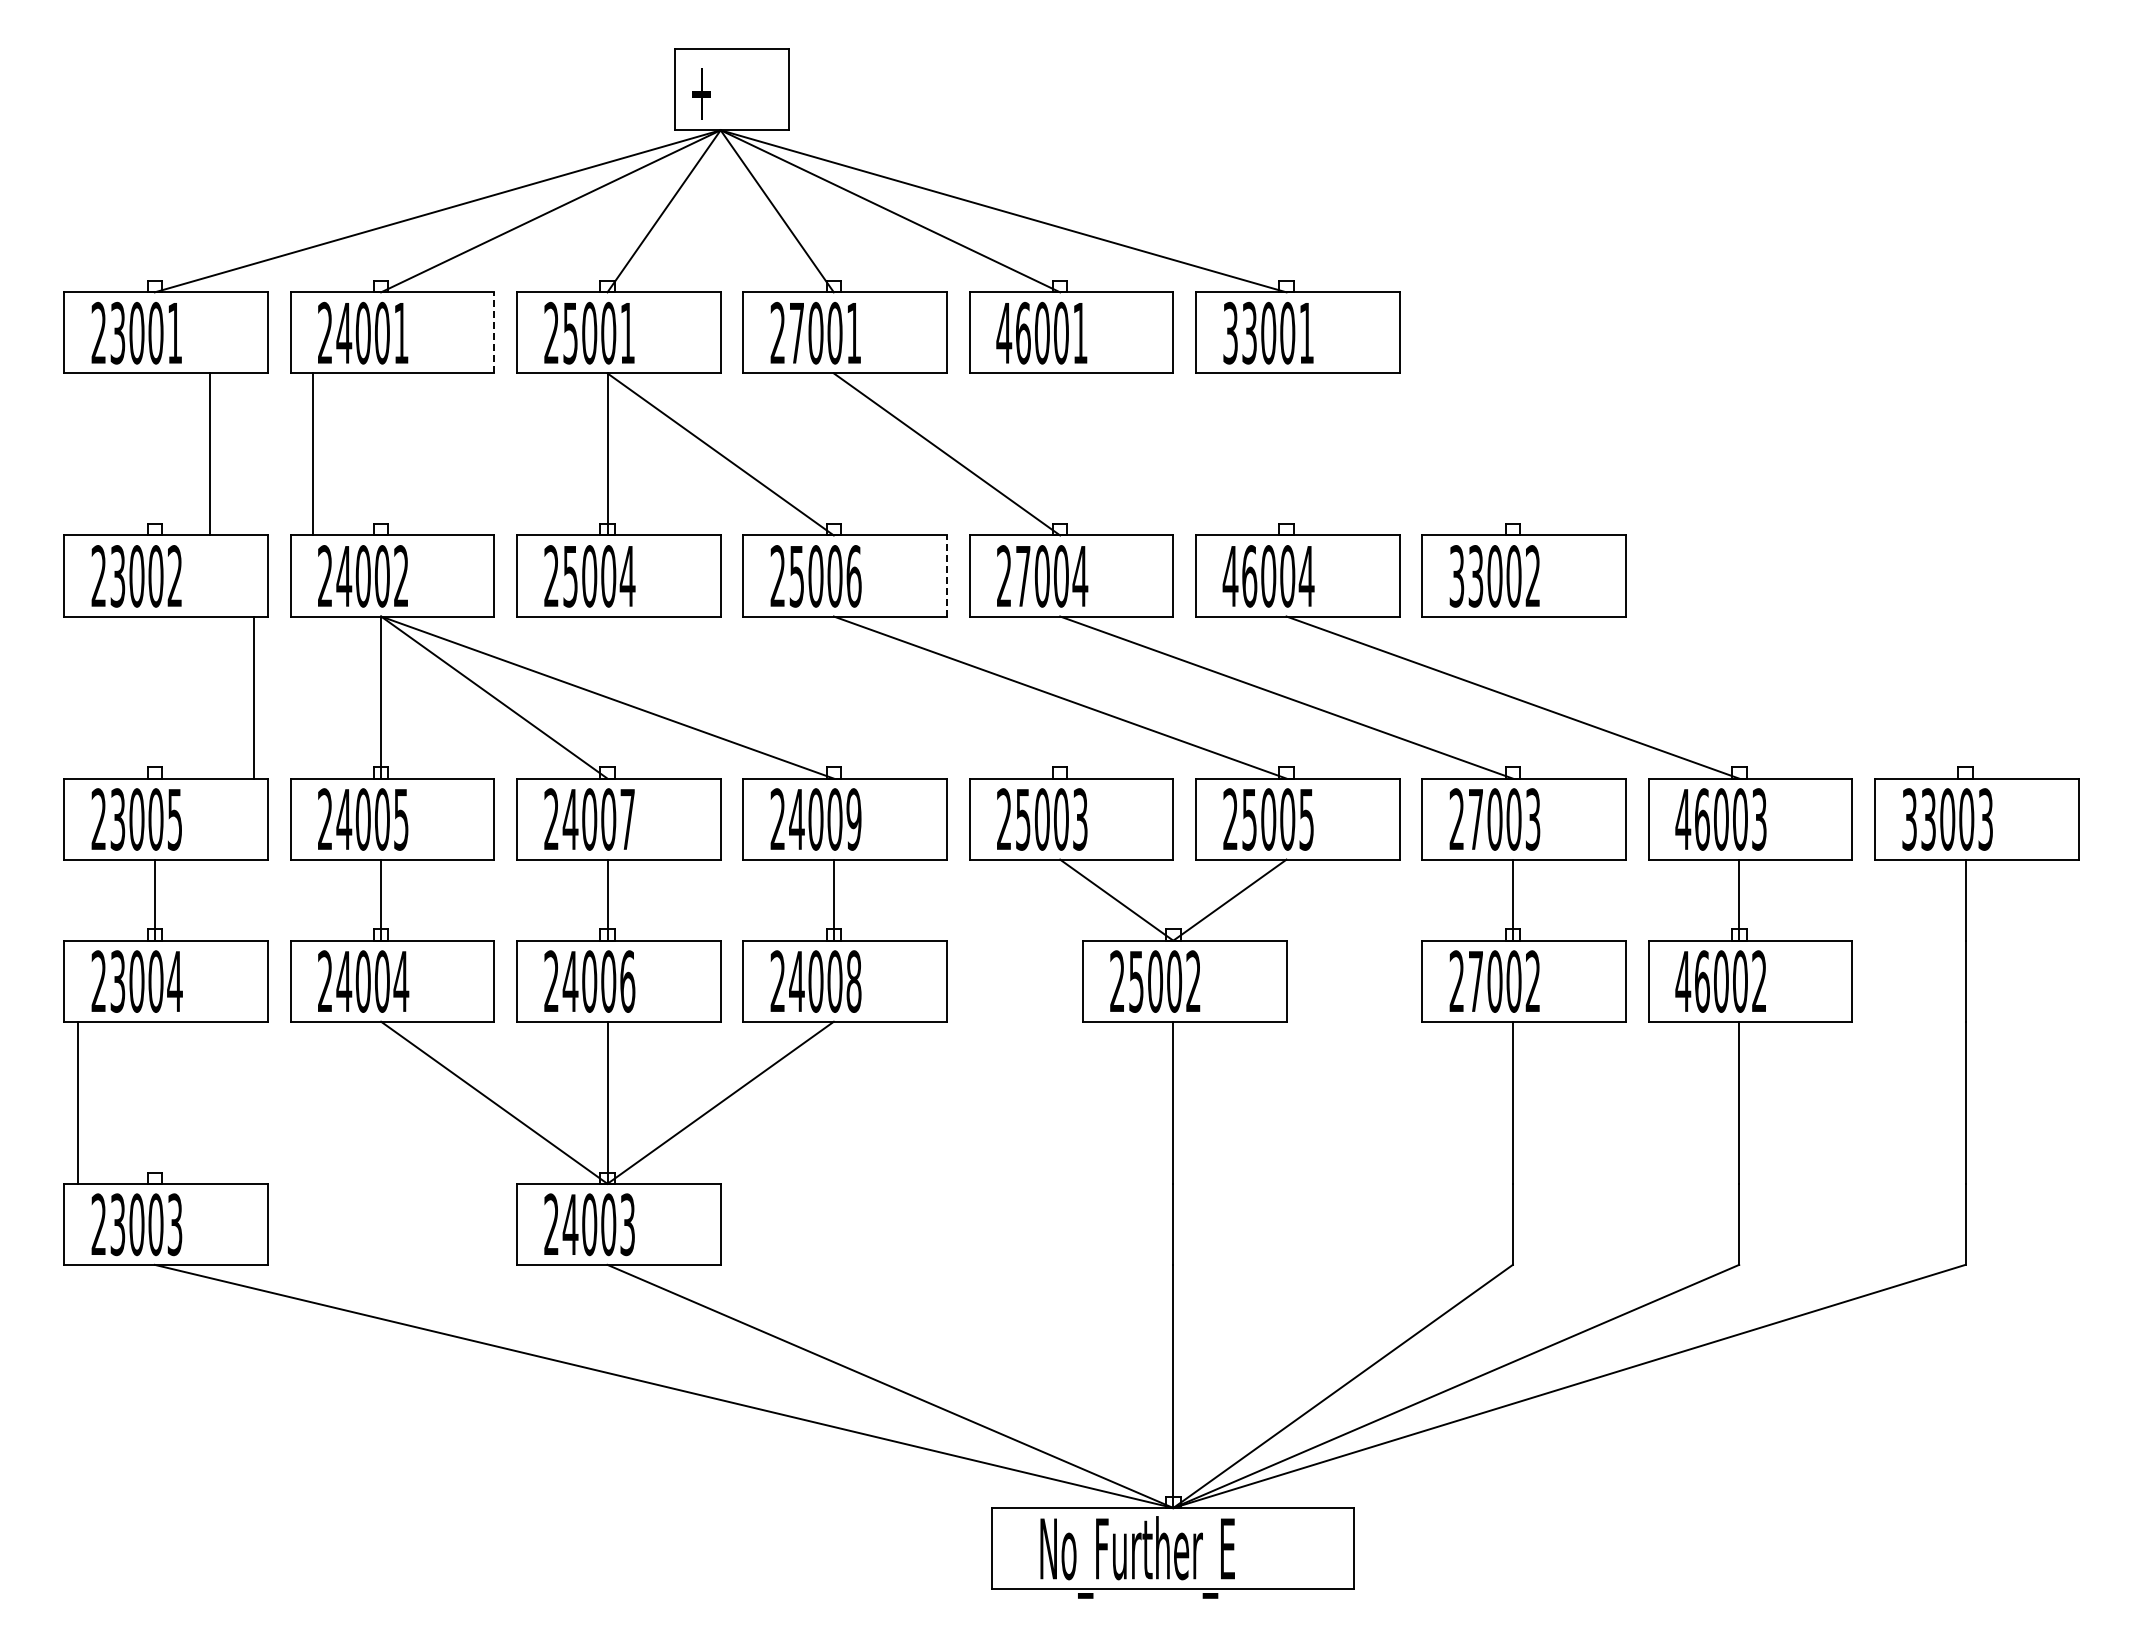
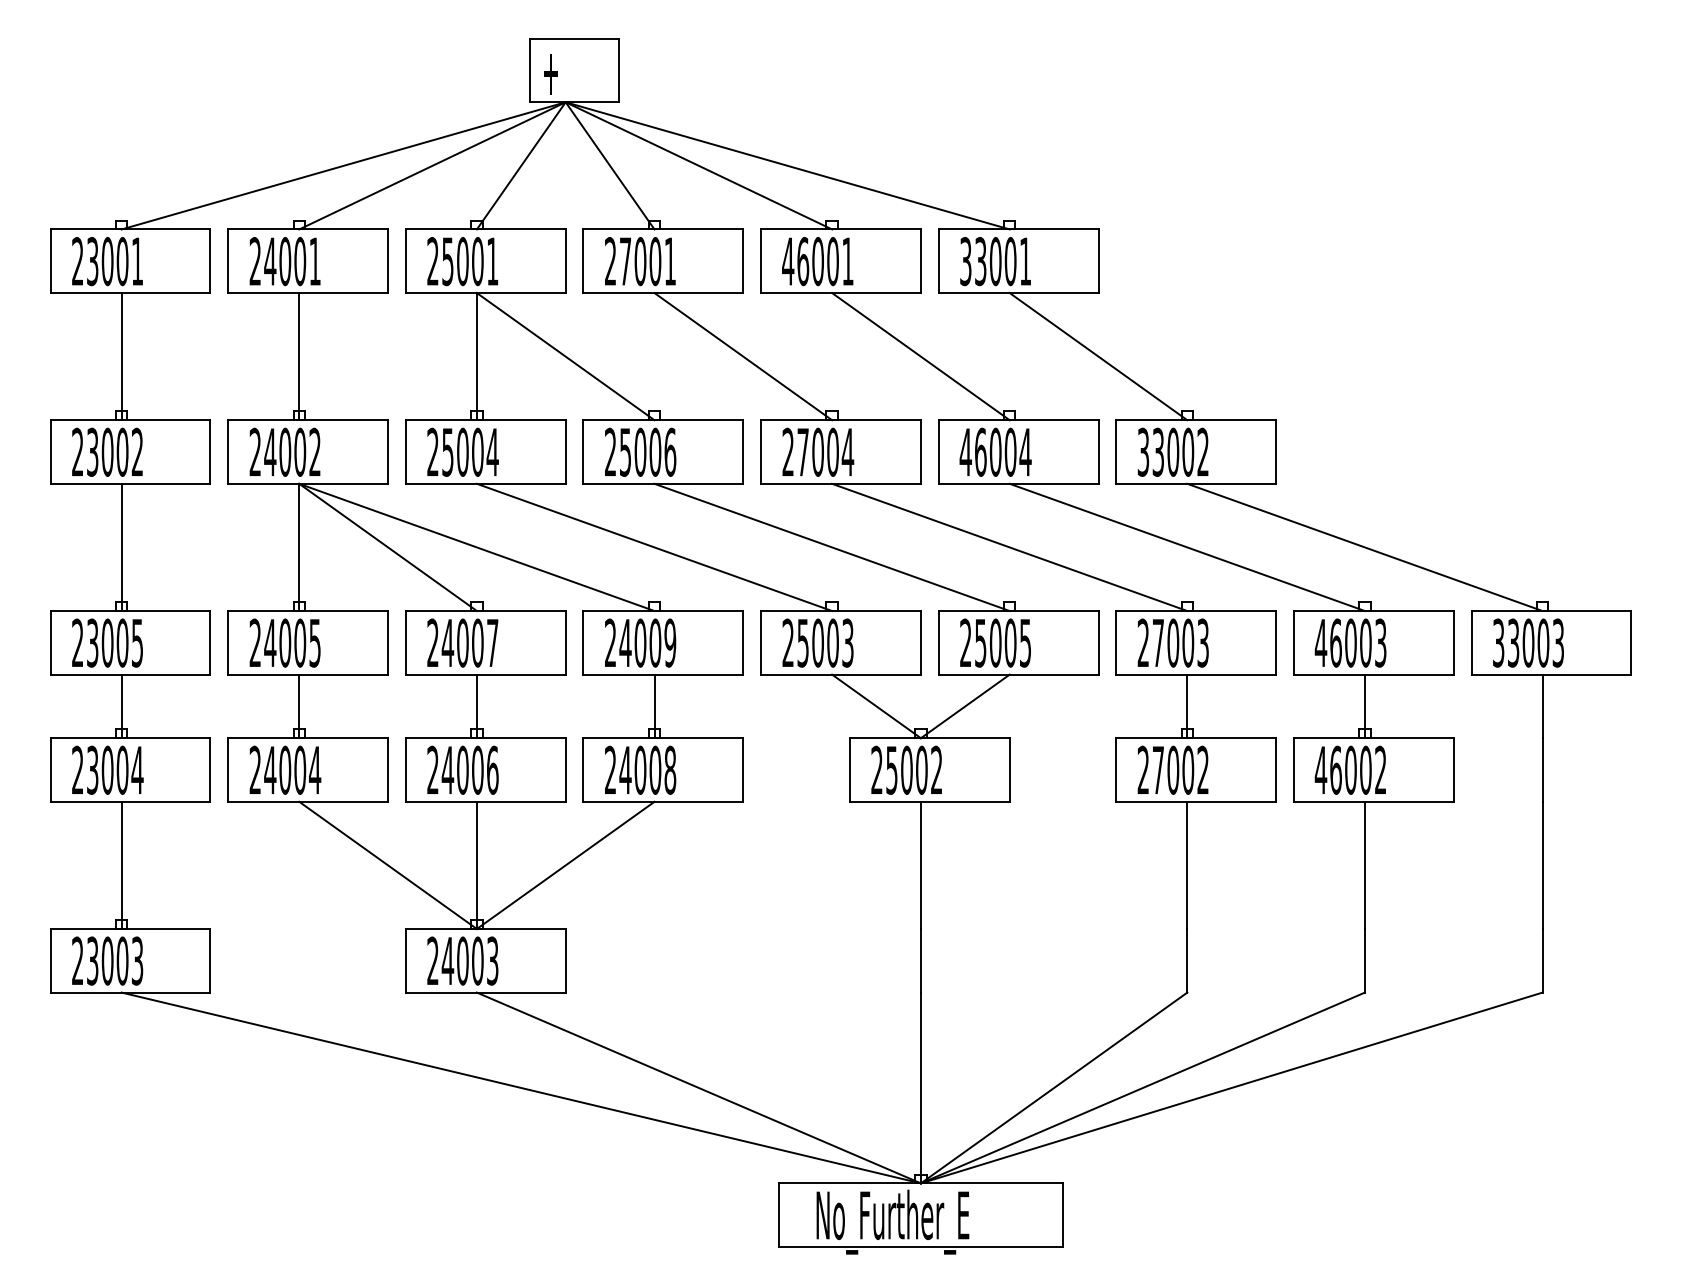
line: (494, 332) -> (388, 260), dashed -> solid
line: (209, 454) -> (121, 356), moved
line: (313, 454) -> (299, 356), moved
line: (1173, 454) -> (921, 356), added
line: (1399, 454) -> (1098, 356), added
line: (947, 576) -> (743, 452), dashed -> solid
line: (253, 697) -> (121, 547), moved
line: (833, 697) -> (654, 547), added
line: (1738, 697) -> (1364, 547), added
line: (77, 1102) -> (121, 865), moved

